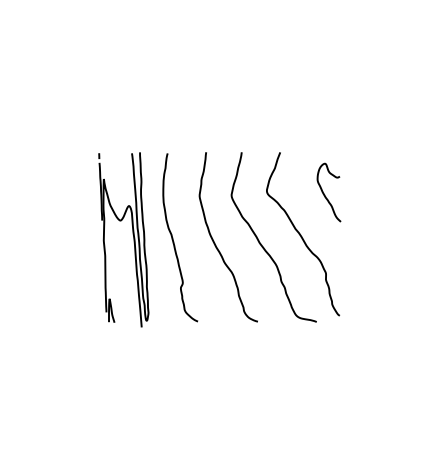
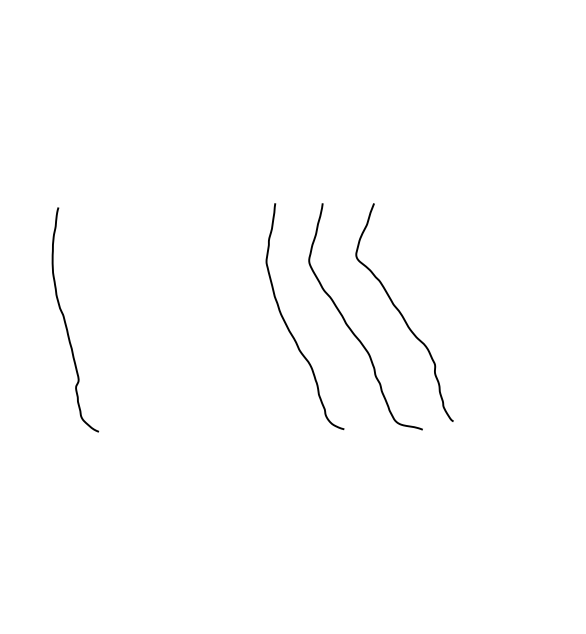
curve: (324, 193) -> (433, 258), removed
curve: (173, 237) -> (66, 319), moved
part: (133, 239) -> (178, 319), removed

